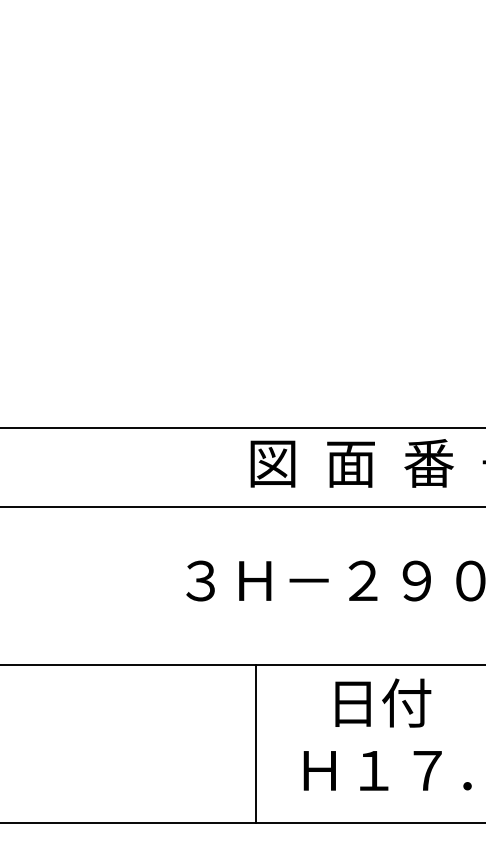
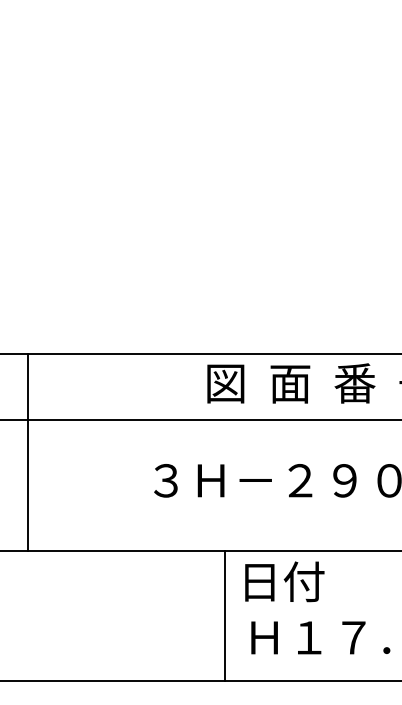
line: (34, 546) -> (28, 452), added
text: (383, 702) -> (285, 581), moved
line: (256, 744) -> (224, 616), moved

